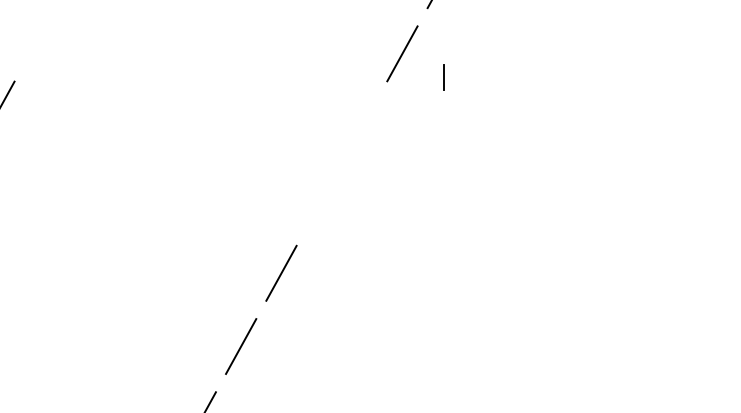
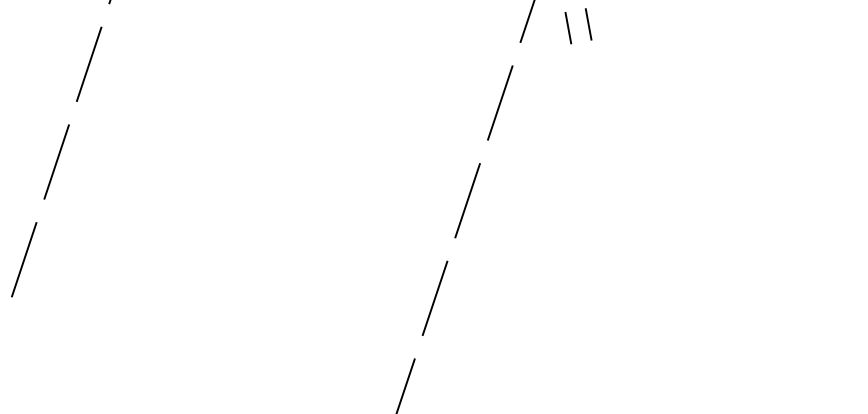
line: (39, 35) -> (88, 63), added
line: (427, 76) -> (568, 27), added
line: (362, 126) -> (500, 102), added
line: (321, 199) -> (467, 199), added

